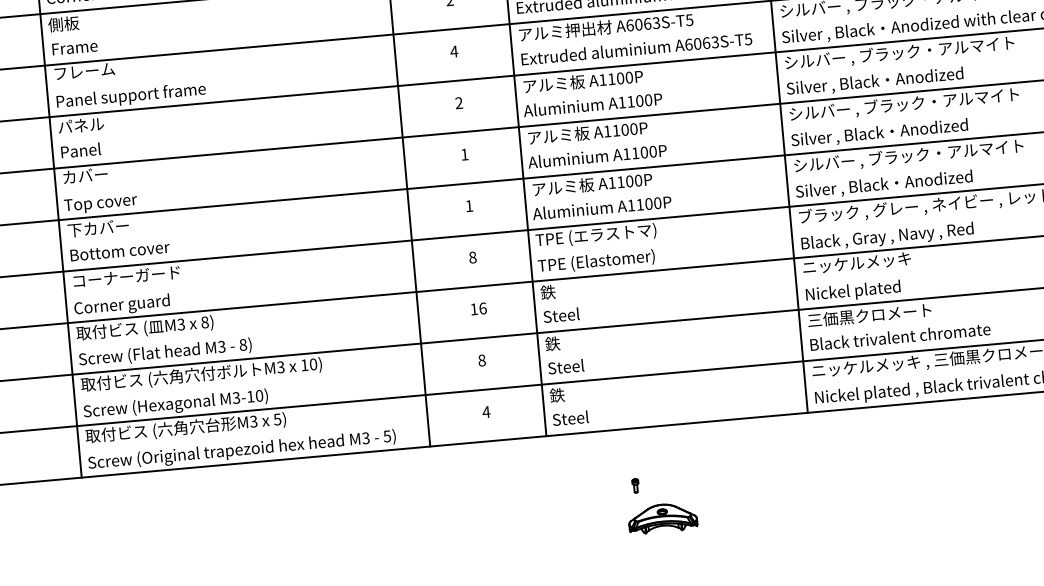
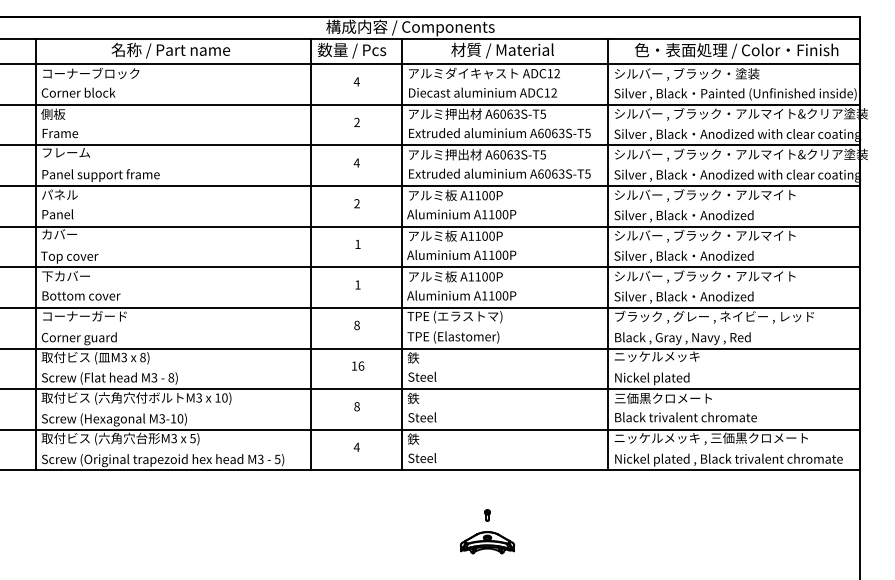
part: (635, 485) -> (487, 515), moved

